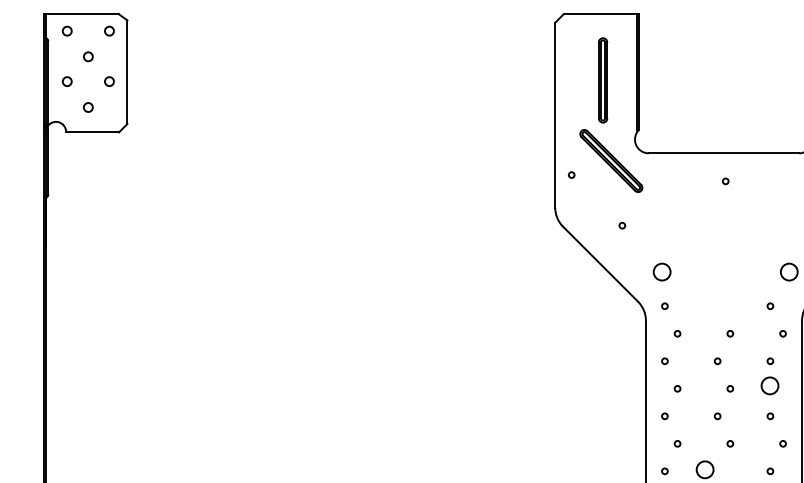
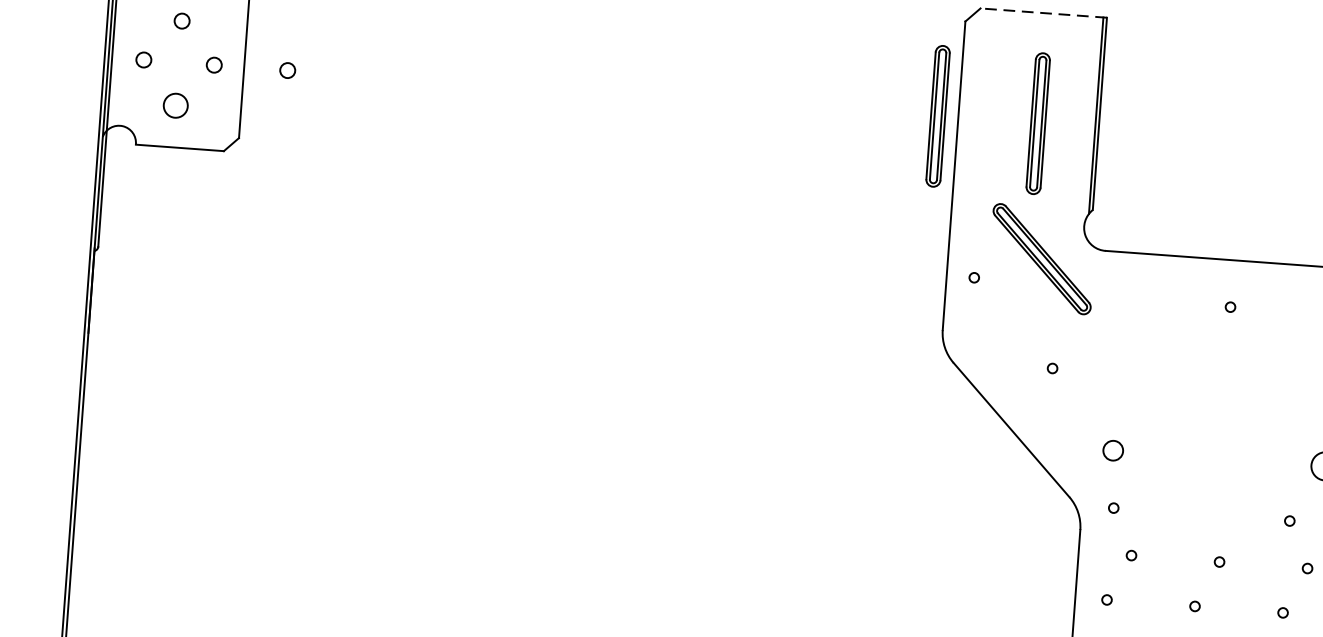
line: (601, 14) -> (1043, 13), solid -> dashed
part: (543, 80) -> (938, 116), added
circle: (153, 81) -> (287, 70), added
circle: (88, 107) -> (176, 105), size x1.6
circle: (661, 271) -> (1112, 449), size x0.7

